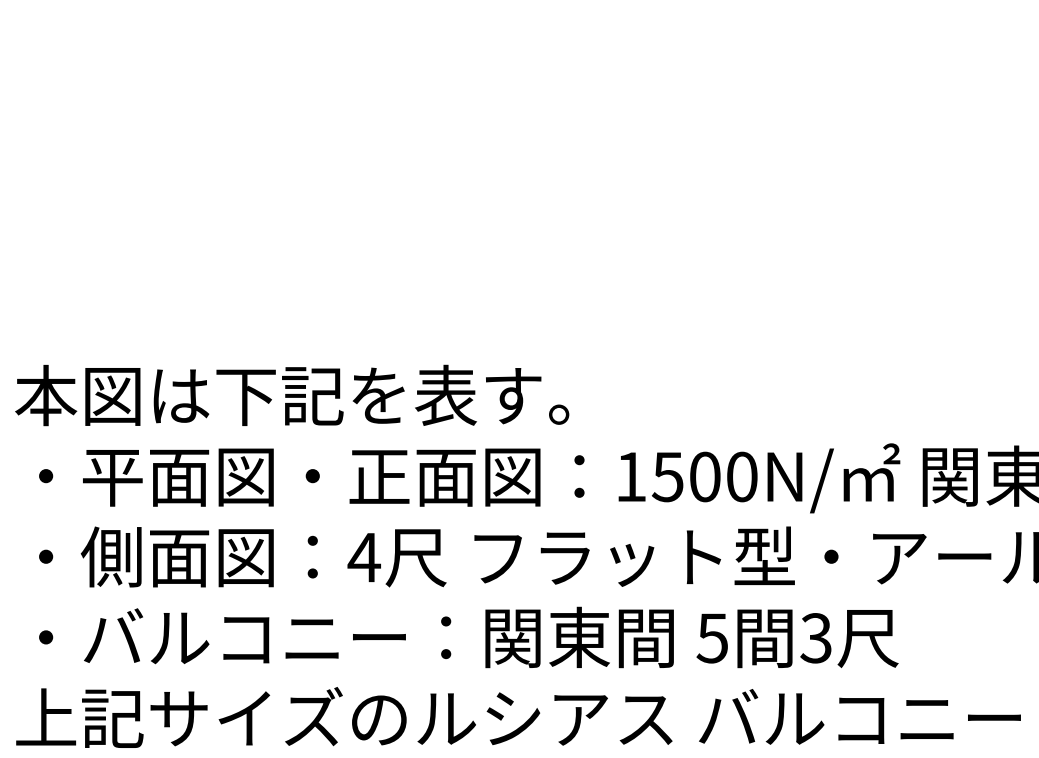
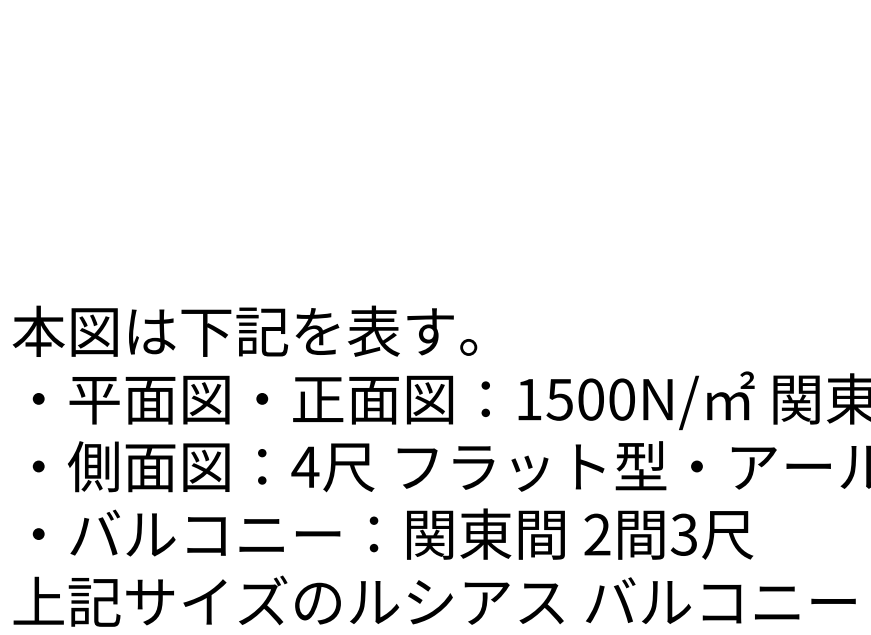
text: (711, 637) -> (596, 534), 5 -> 2

